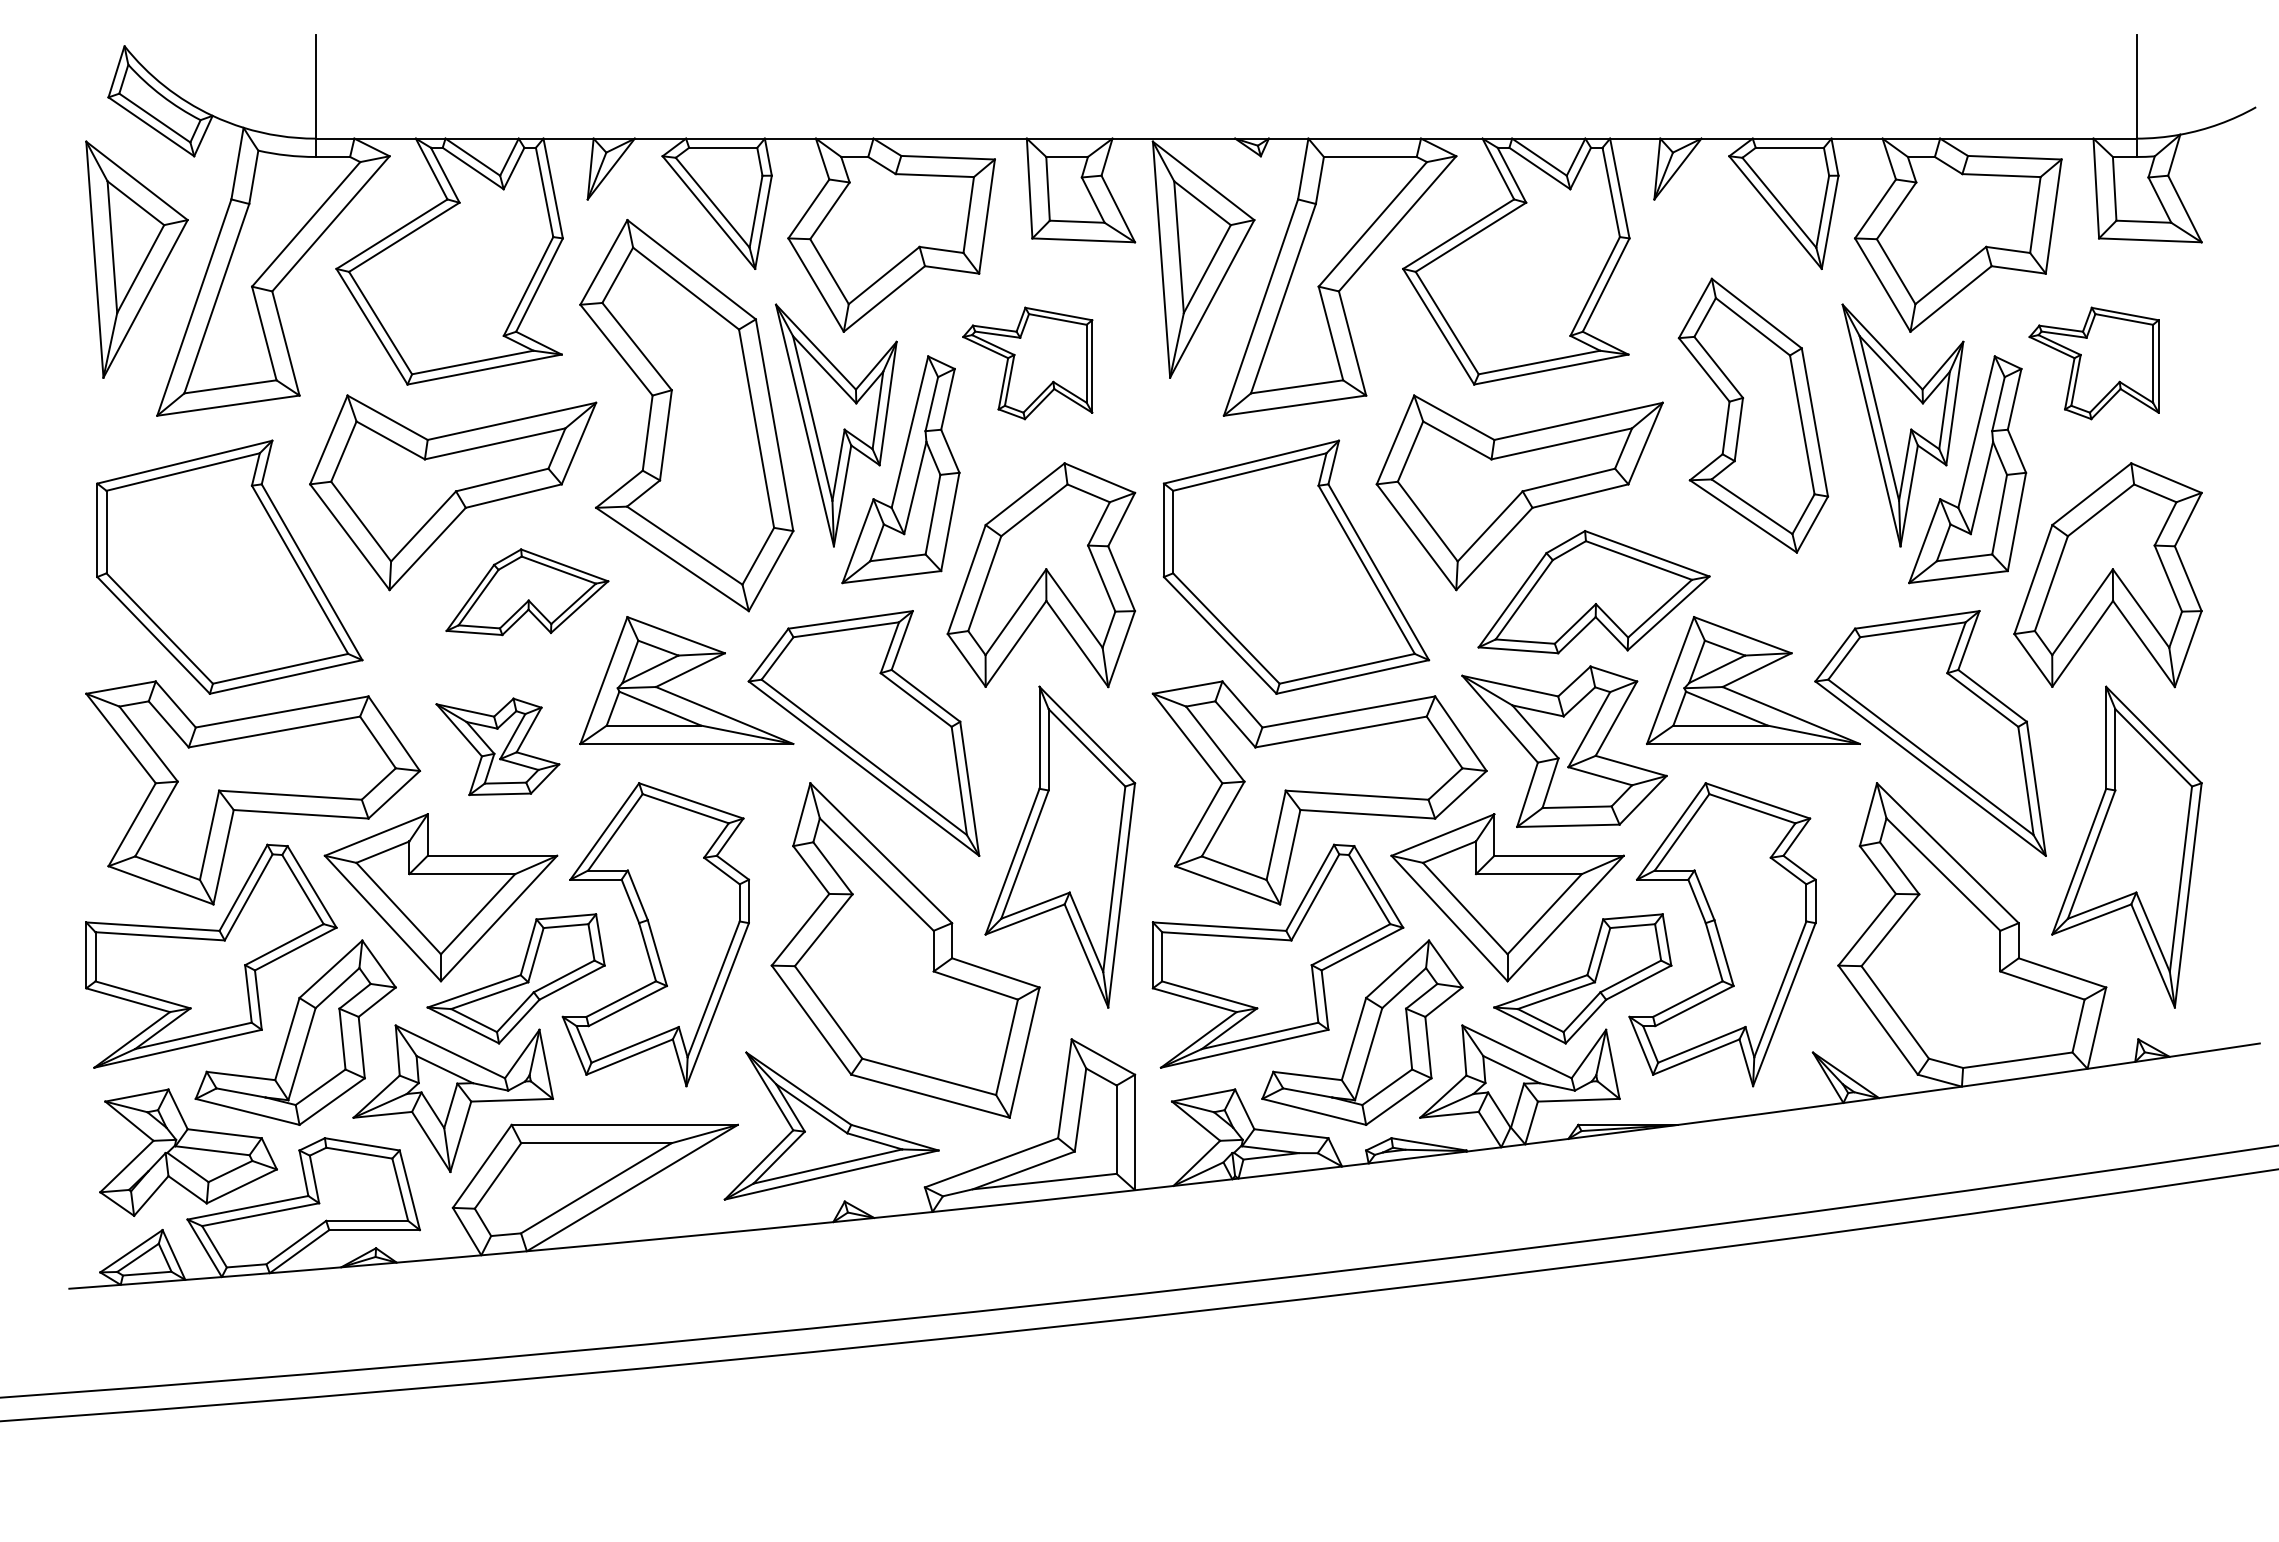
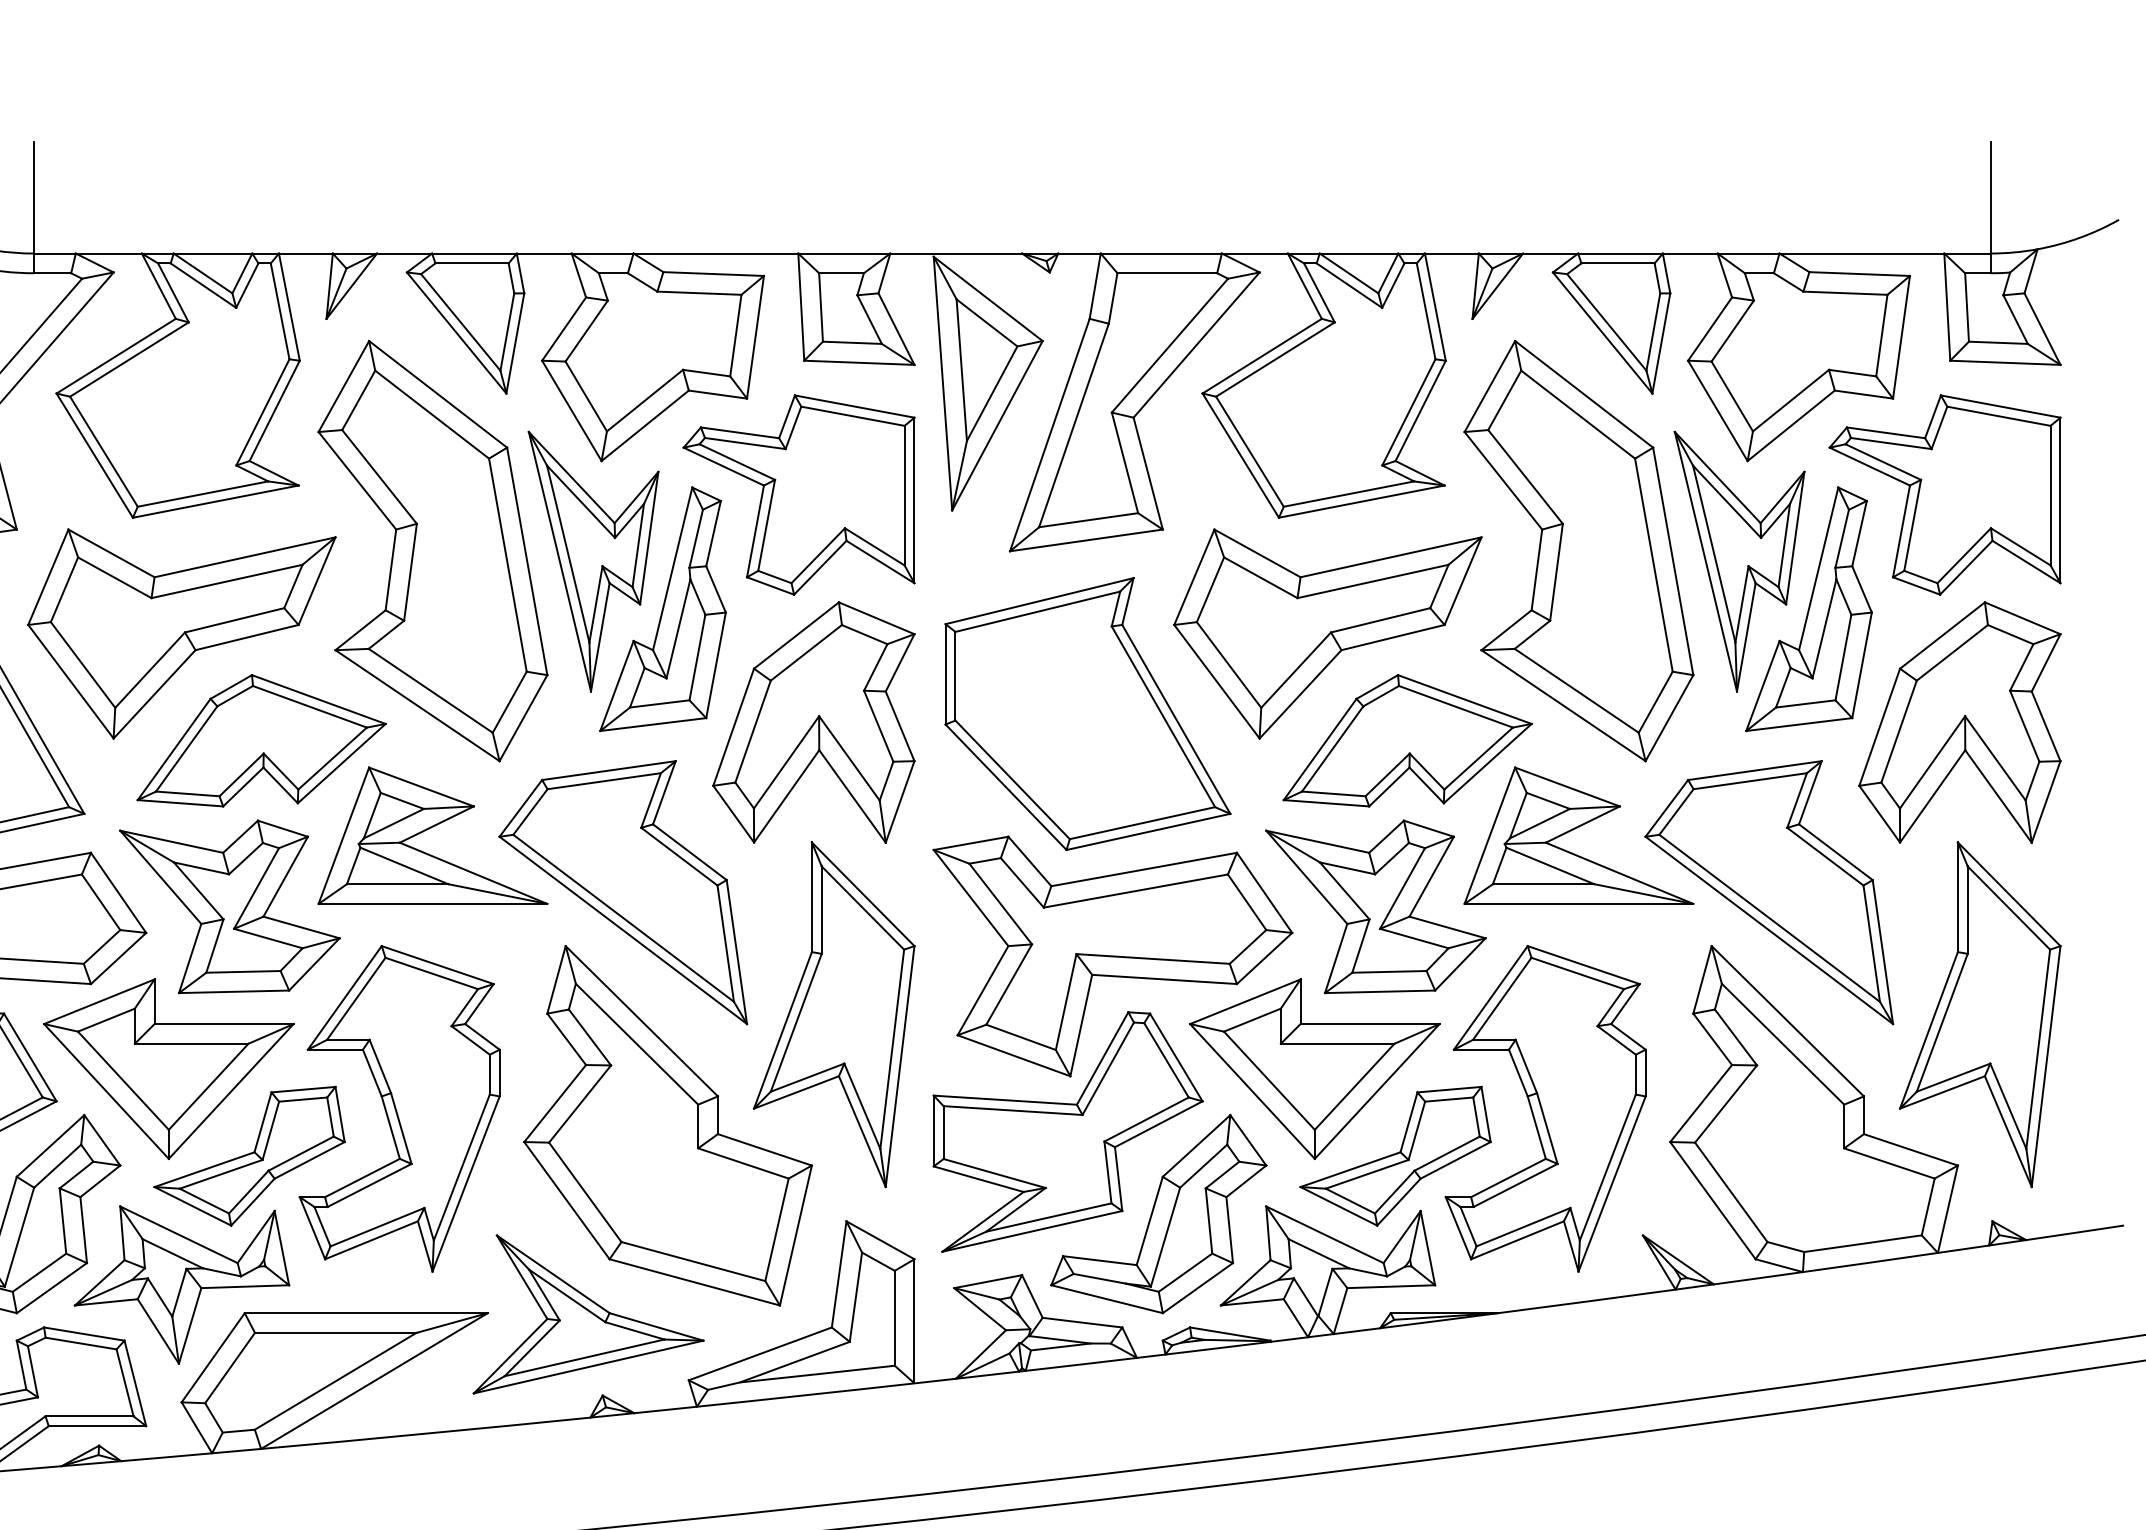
part: (1027, 363) -> (798, 495), size x1.67
part: (2093, 363) -> (1944, 495), size x1.67
part: (1753, 415) -> (1578, 550), size x1.43
part: (527, 592) -> (261, 741), size x1.43
part: (497, 746) -> (229, 906), size x1.67

